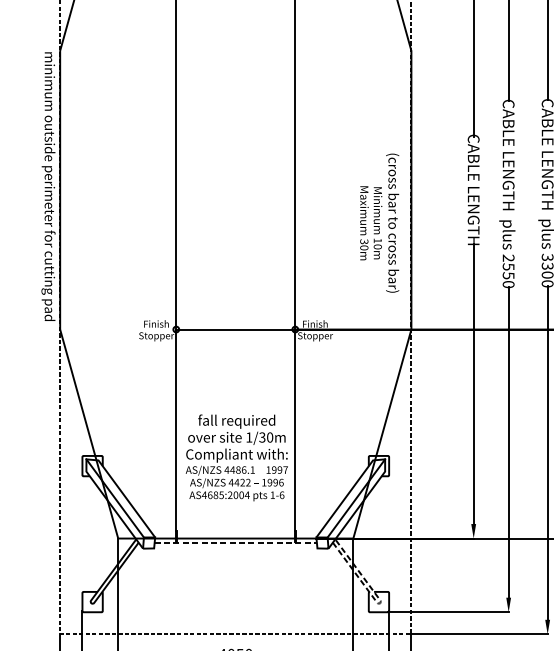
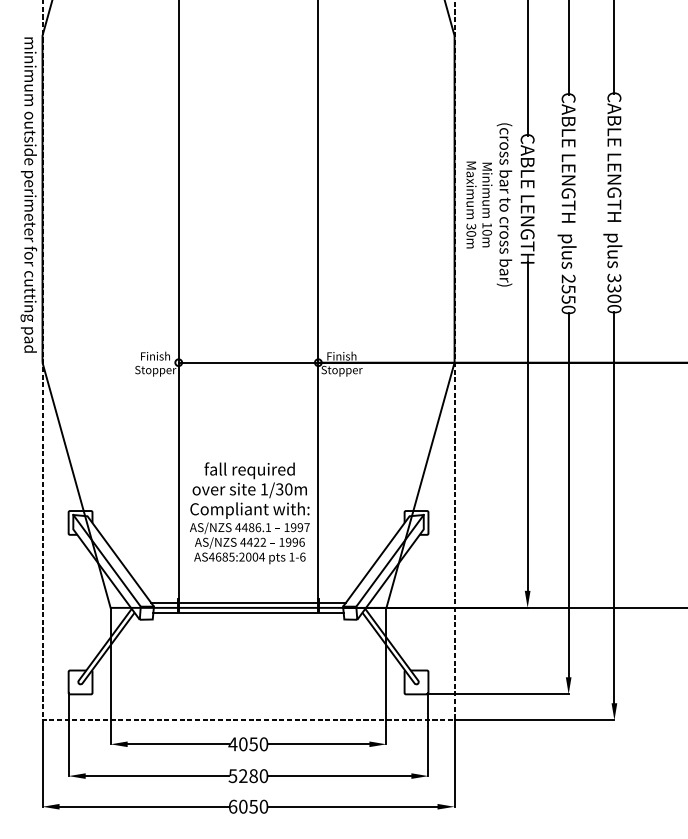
text: (379, 222) -> (489, 204), moved
line: (235, 533) -> (248, 602), added
line: (236, 543) -> (249, 613), dashed -> solid
line: (380, 602) -> (418, 683), dashed -> solid

